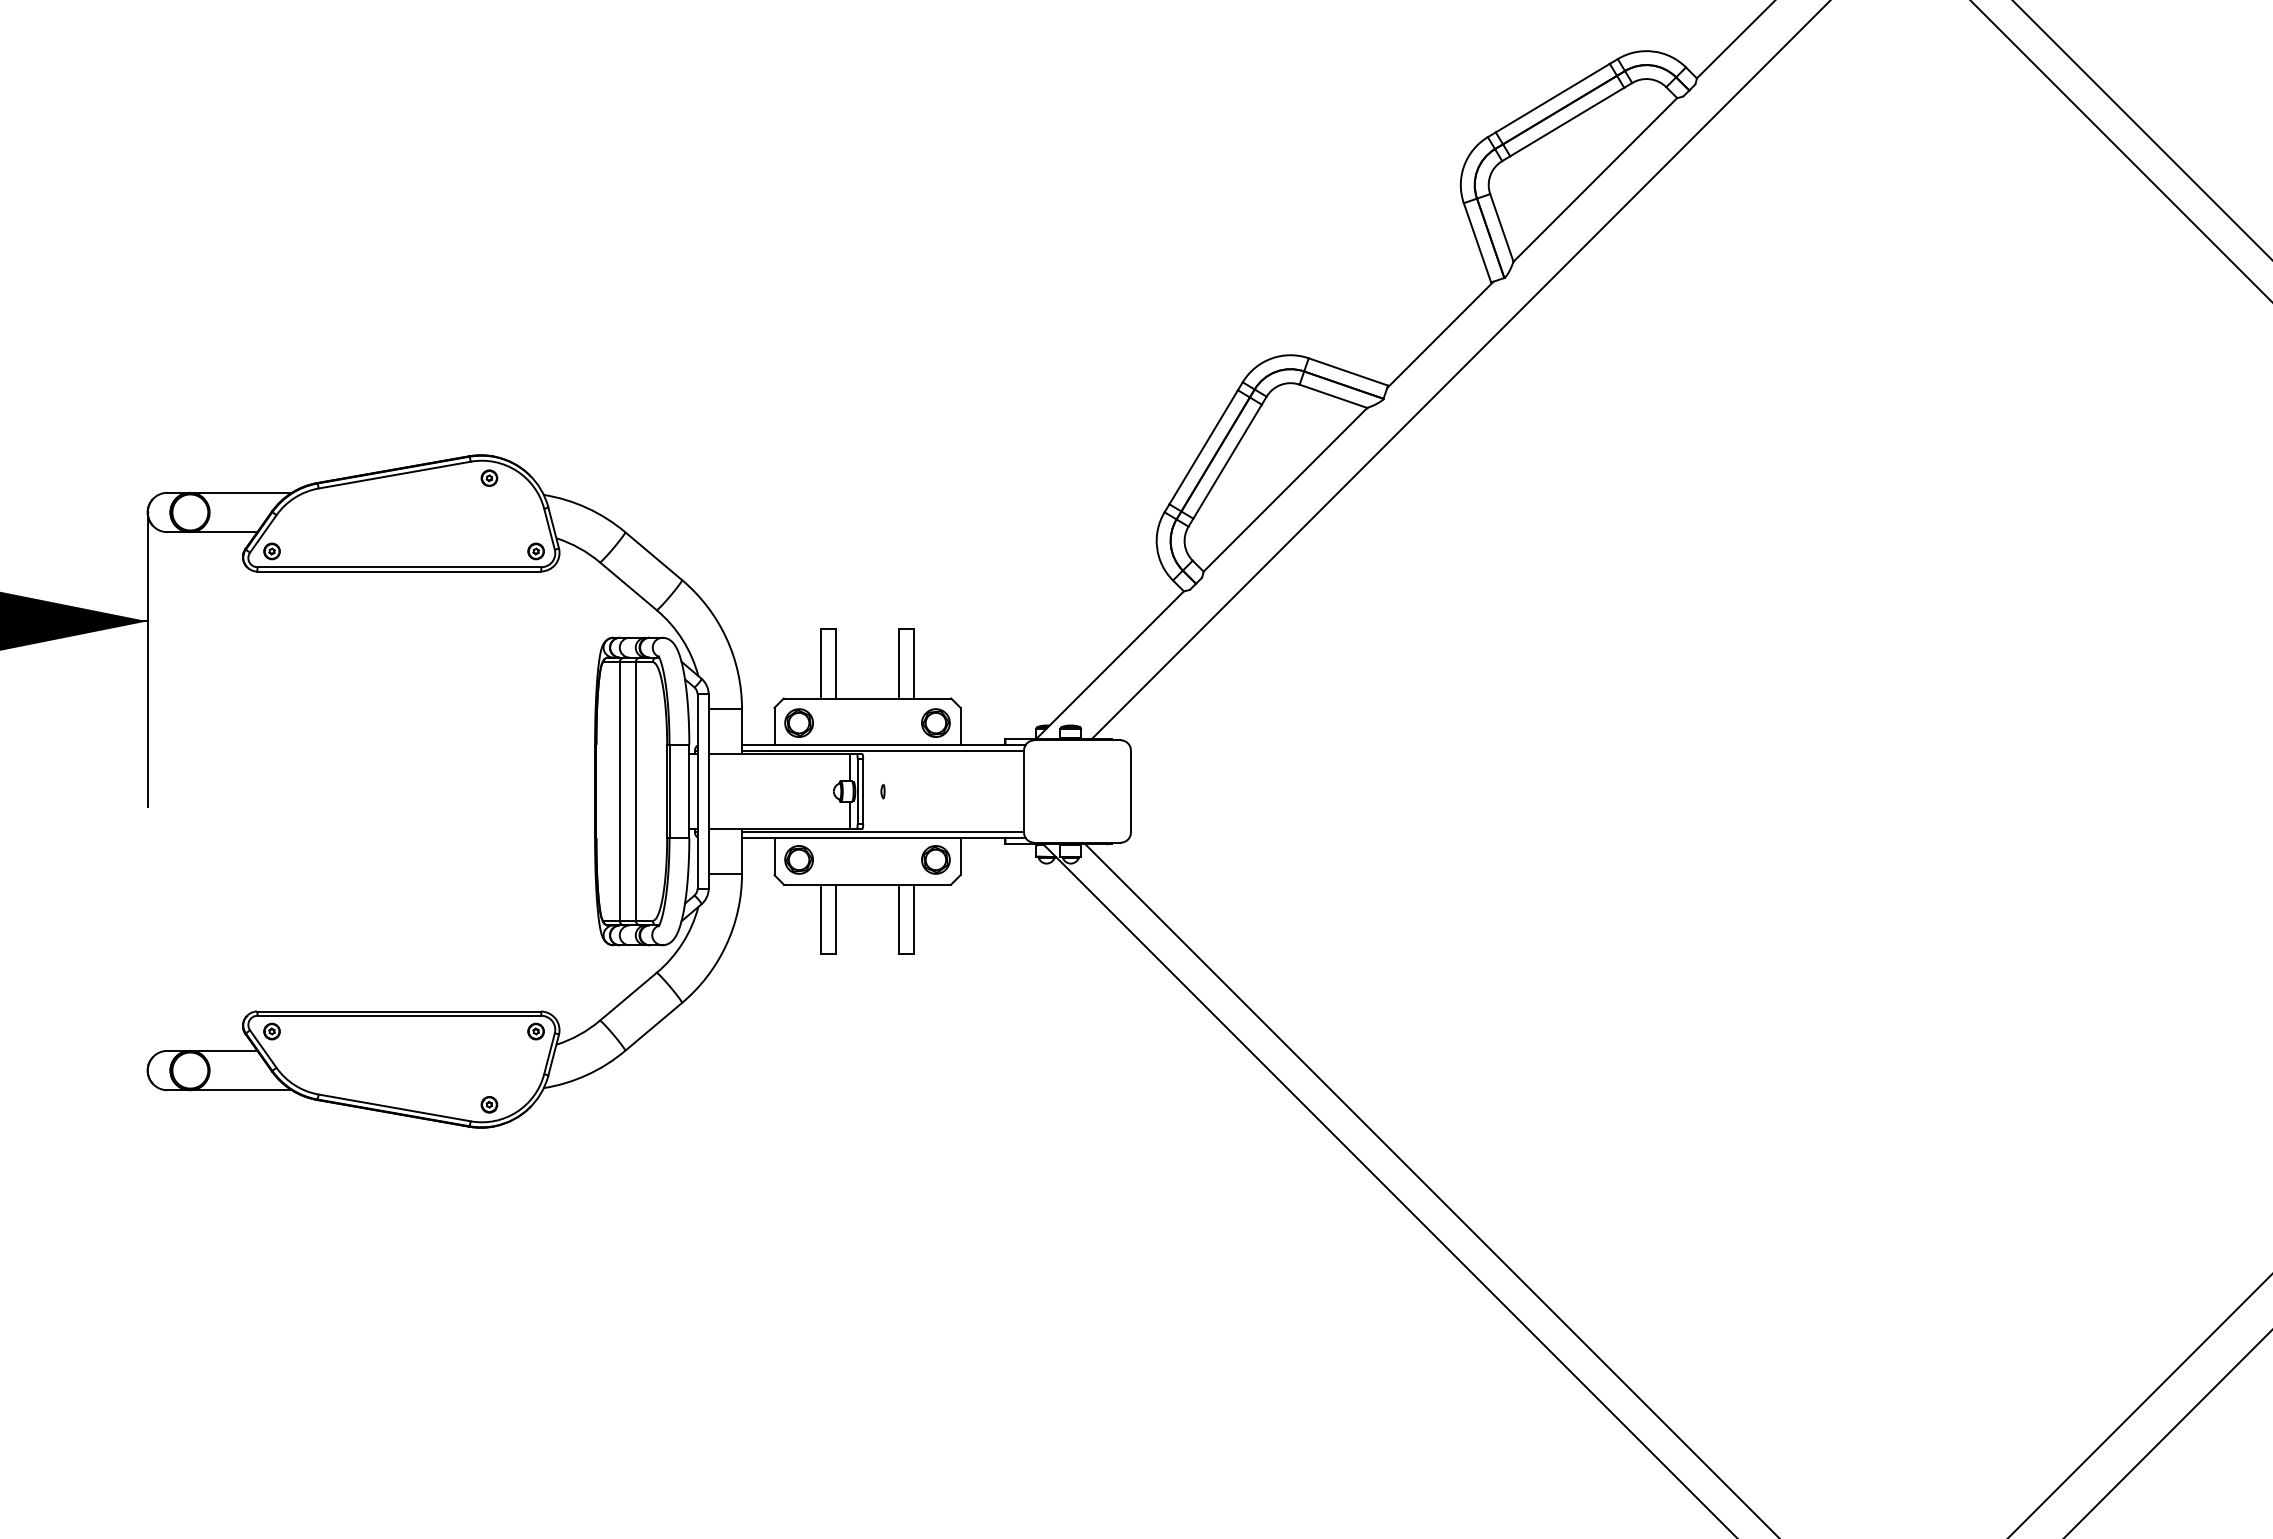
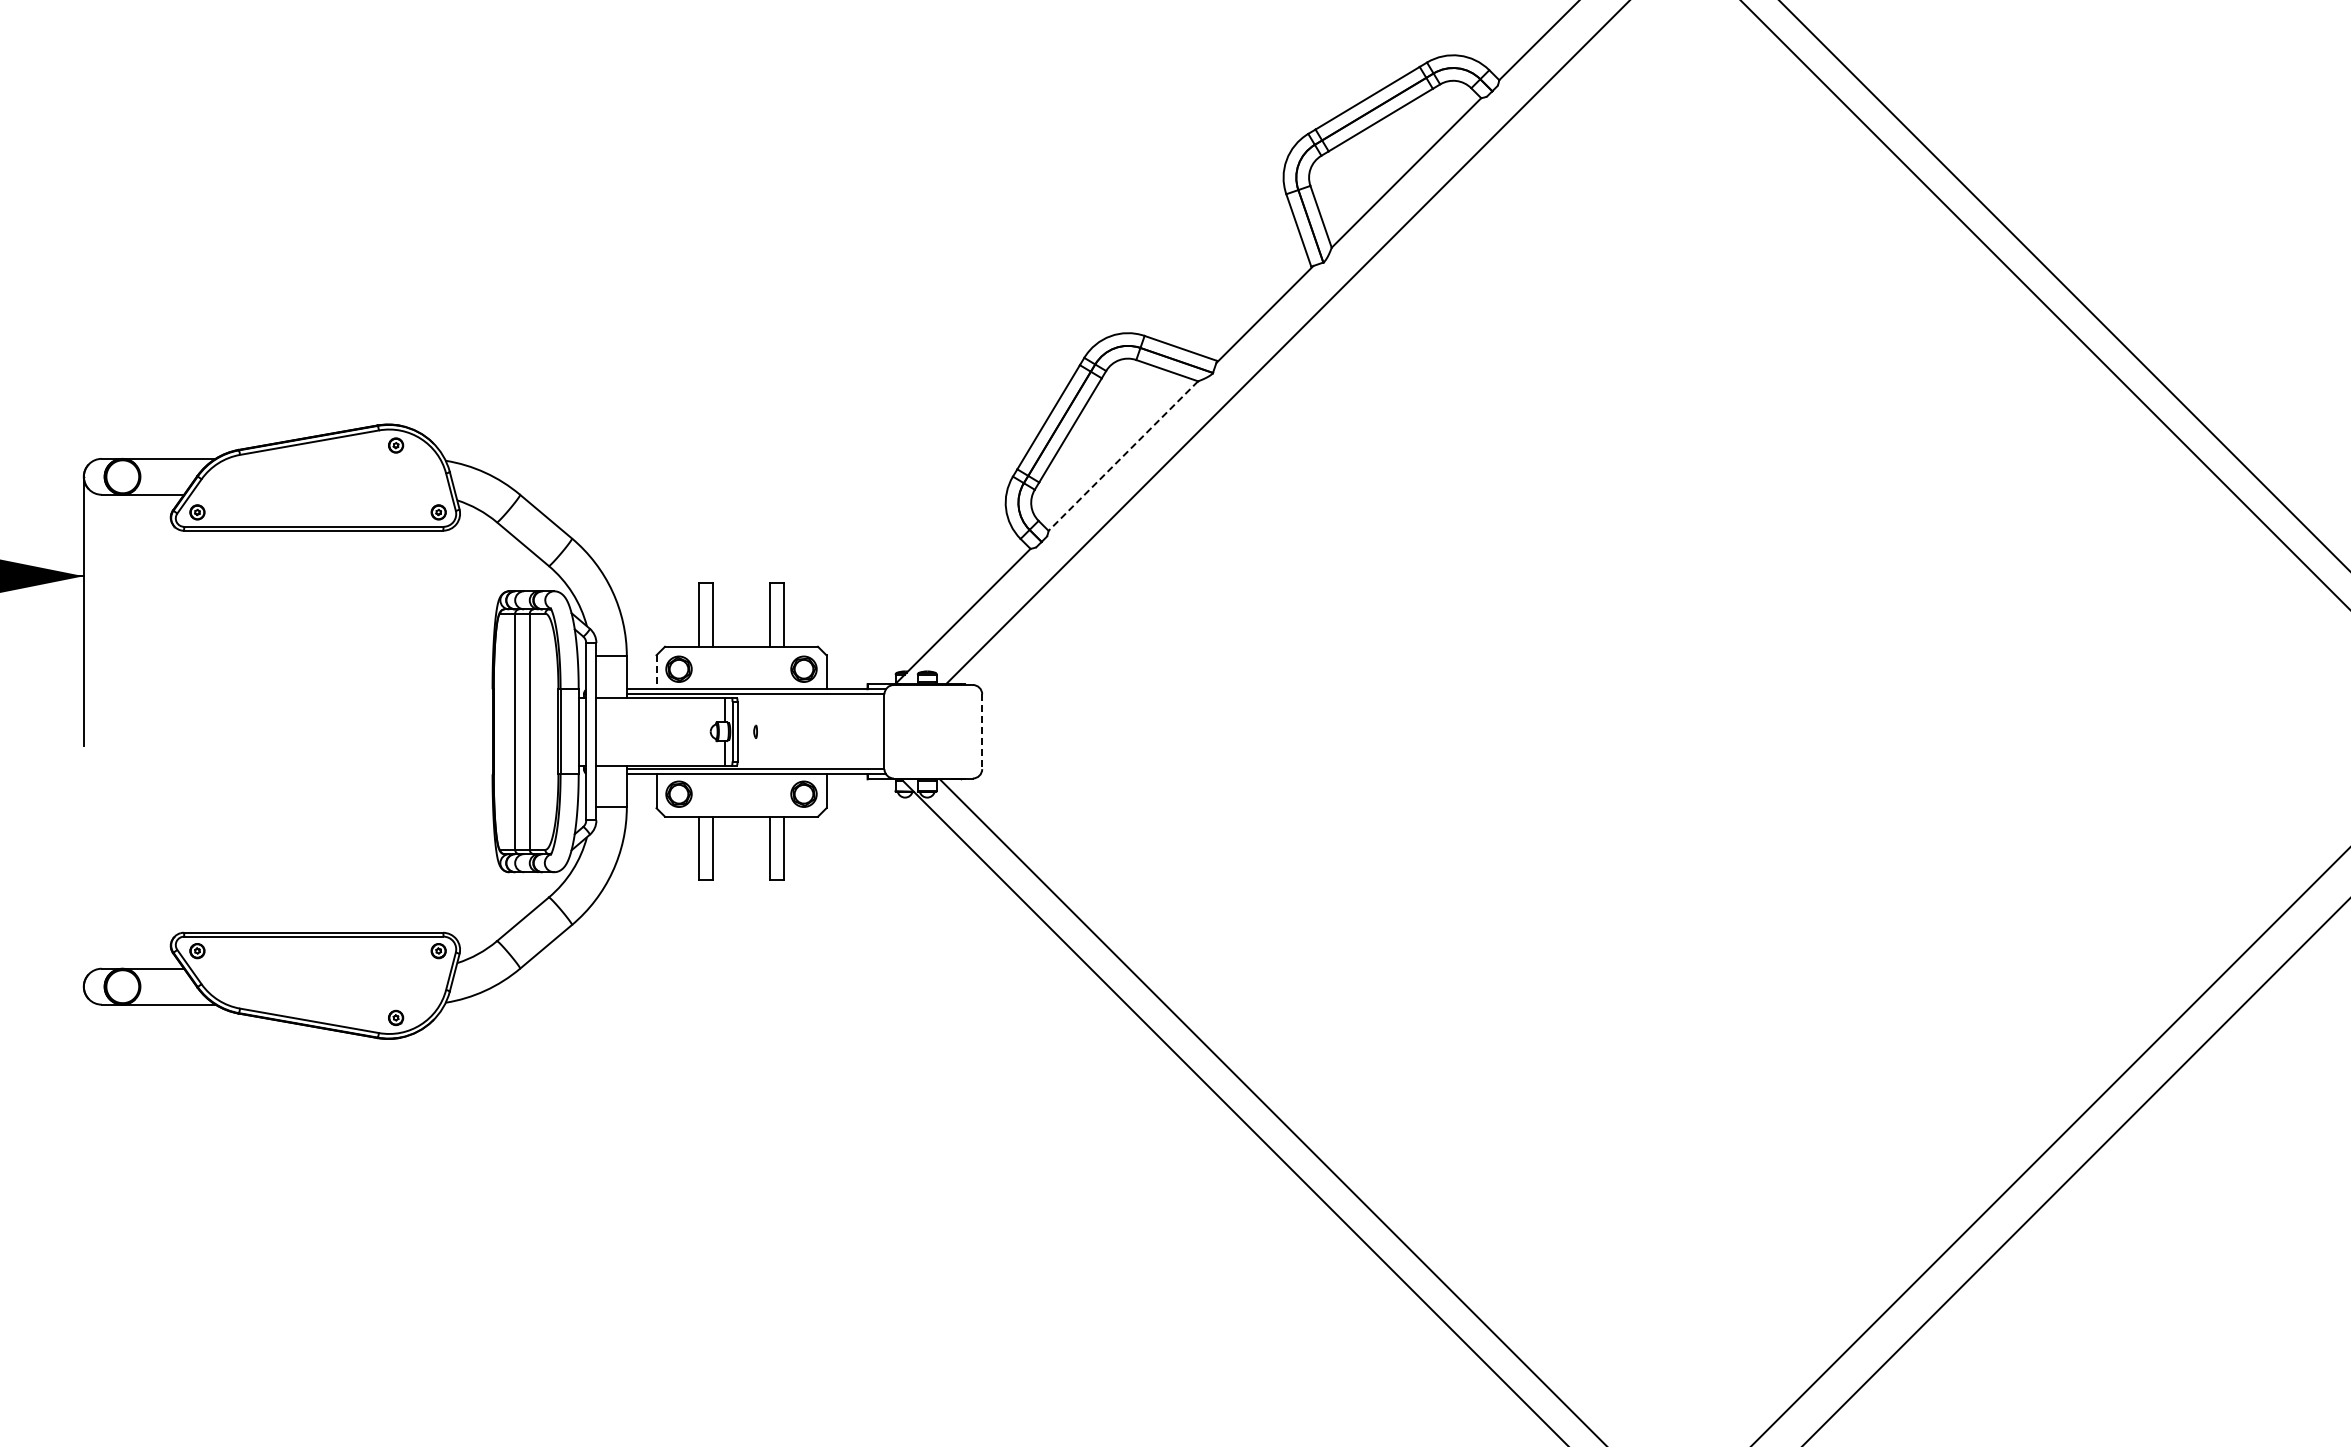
line: (1285, 490) -> (1123, 456), solid -> dashed
line: (774, 726) -> (656, 672), solid -> dashed
line: (1131, 792) -> (982, 732), solid -> dashed

